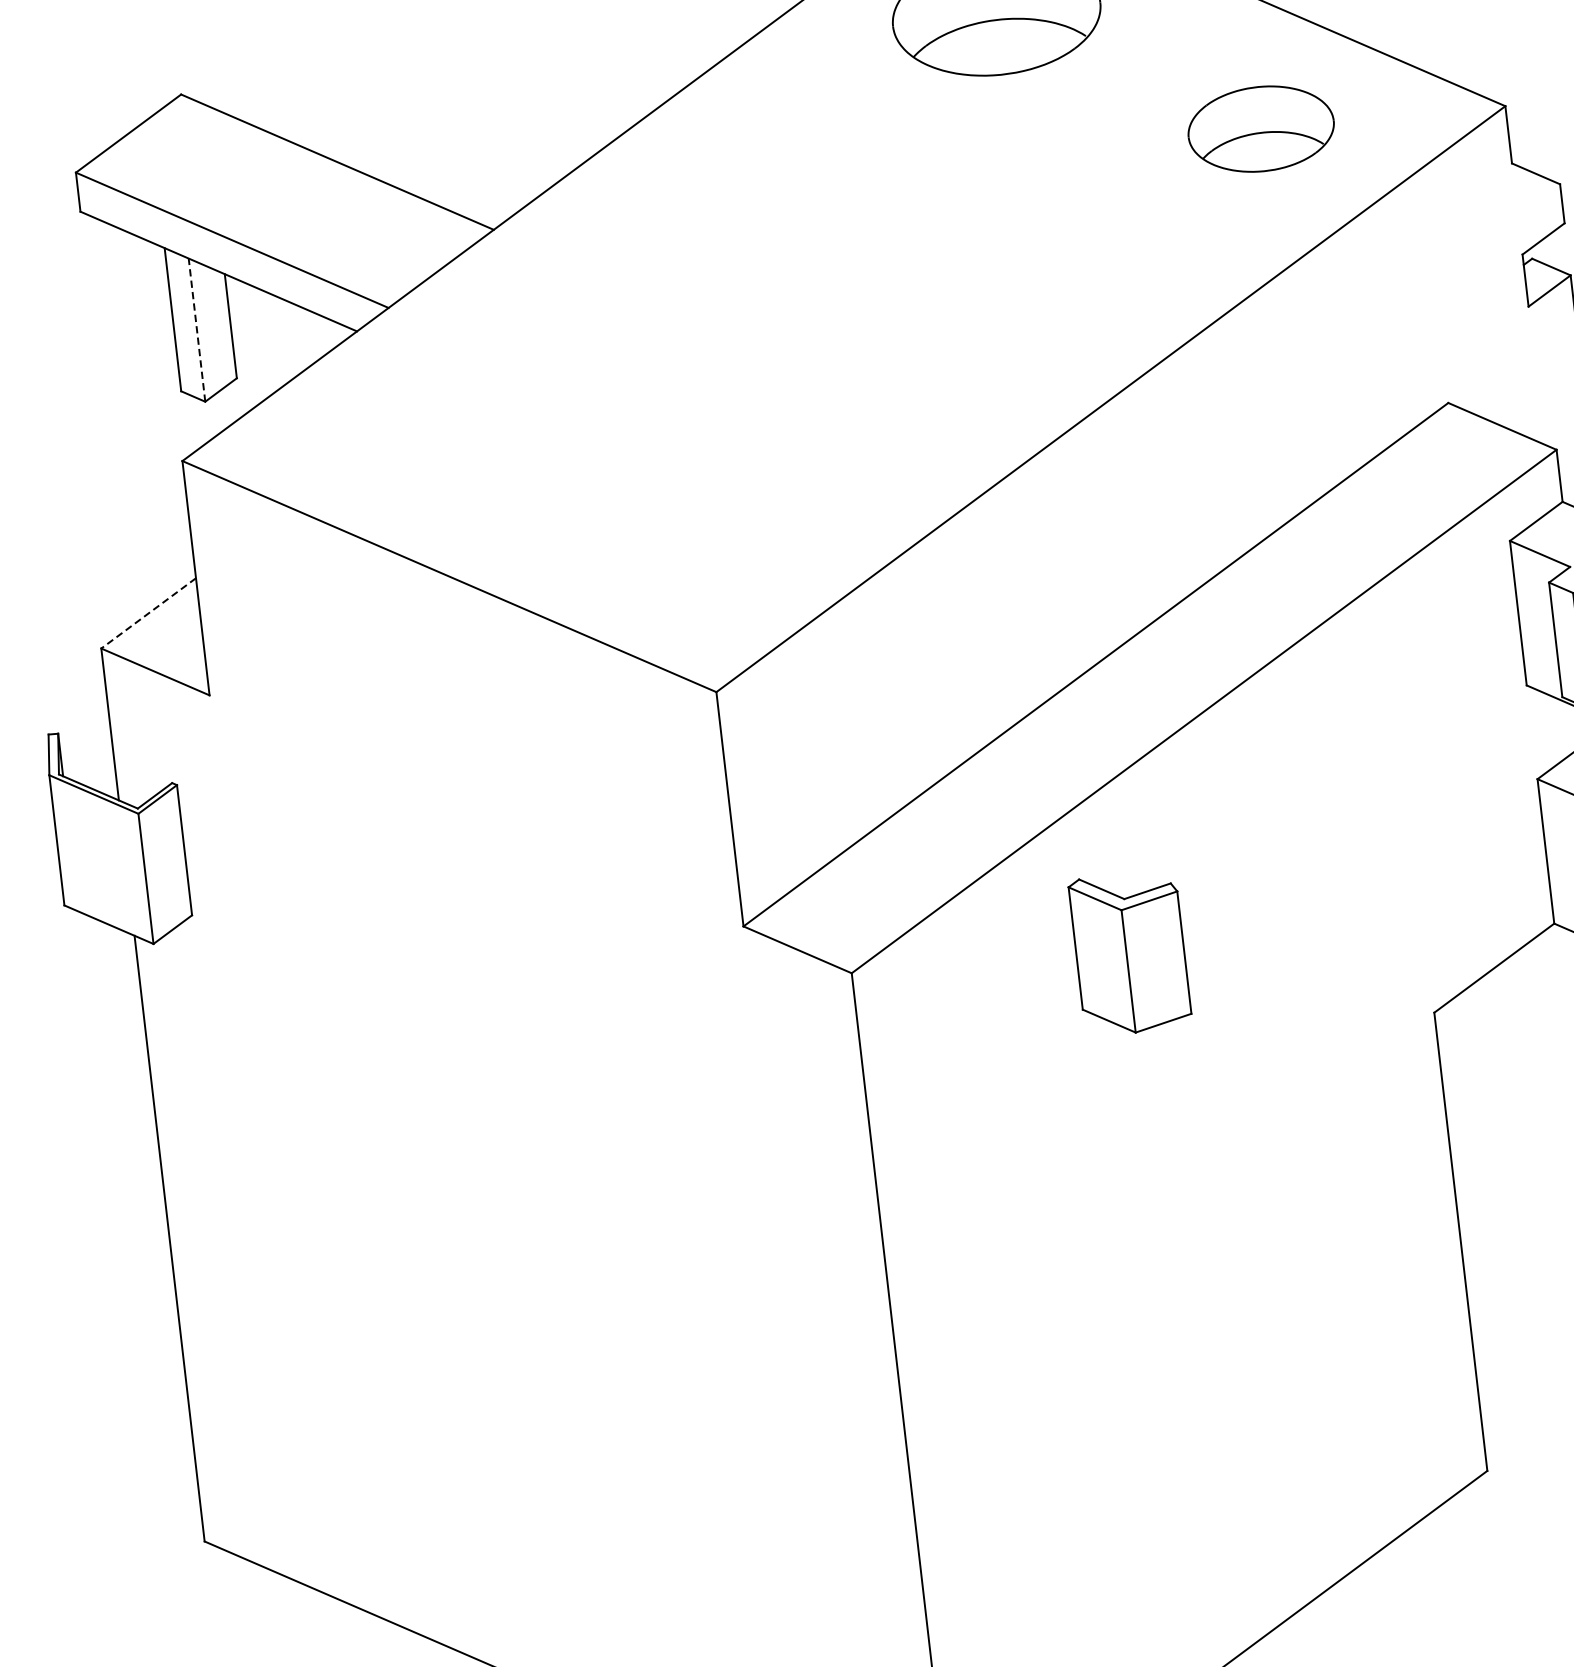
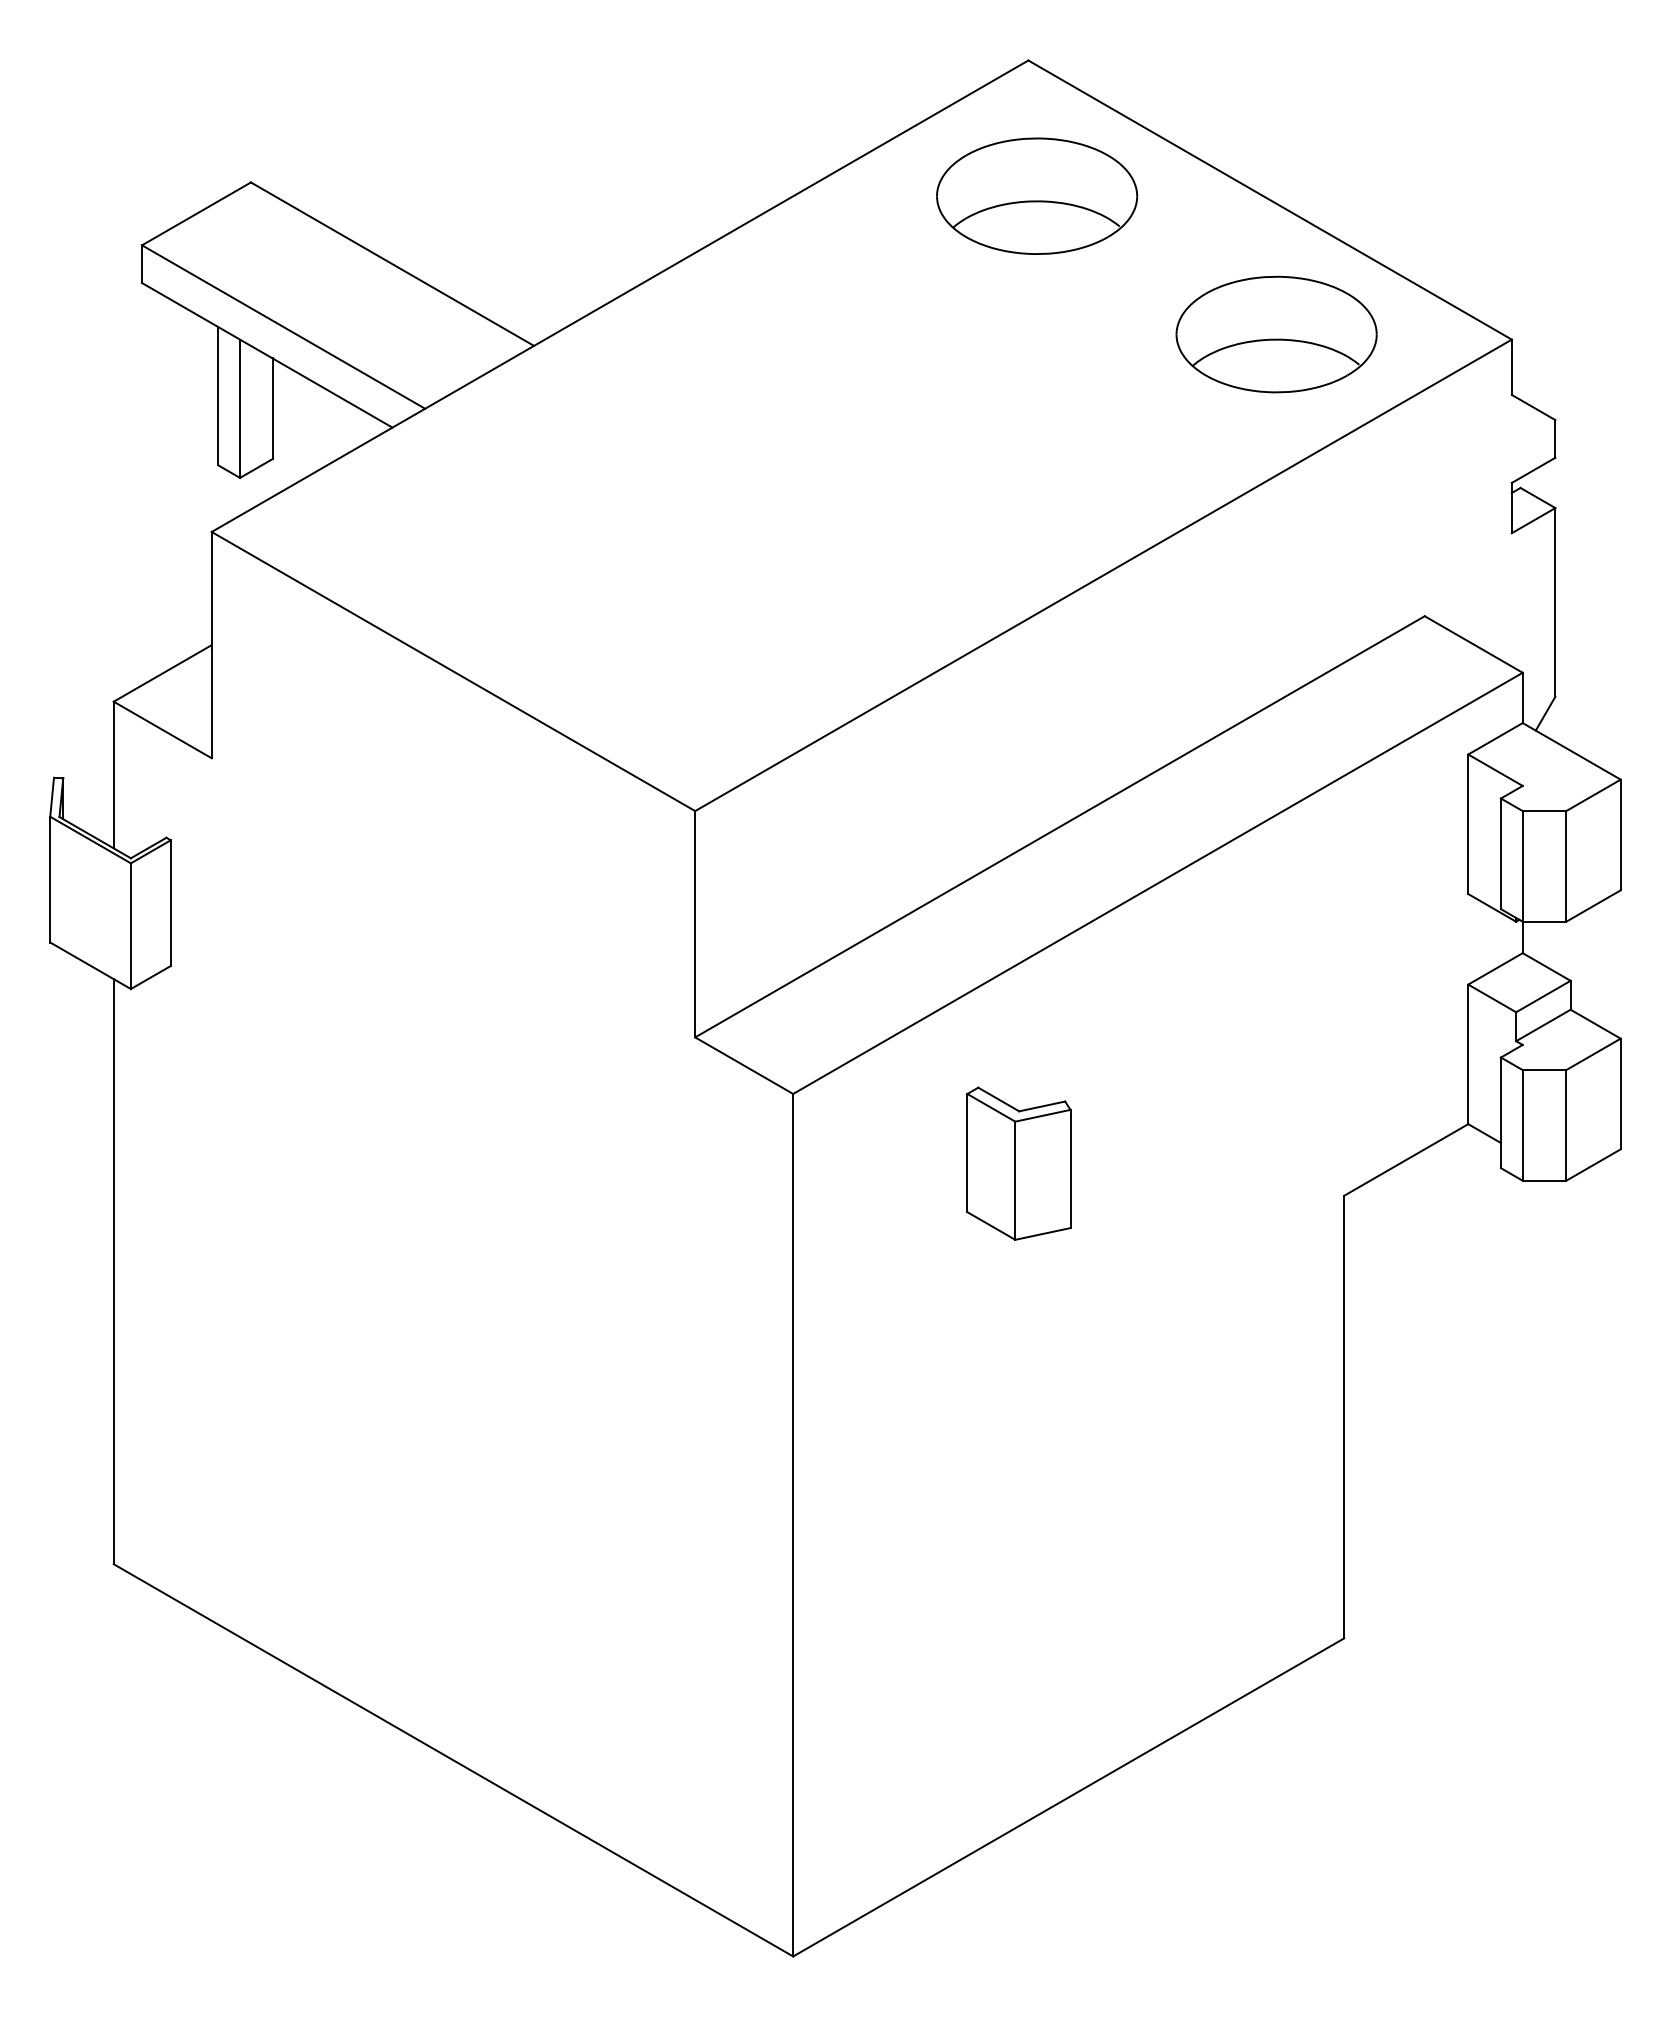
part: (1261, 129) -> (1276, 334), size x1.43
line: (197, 329) -> (240, 408), dashed -> solid
line: (148, 613) -> (162, 673), dashed -> solid
part: (1129, 953) -> (1018, 1163), moved

